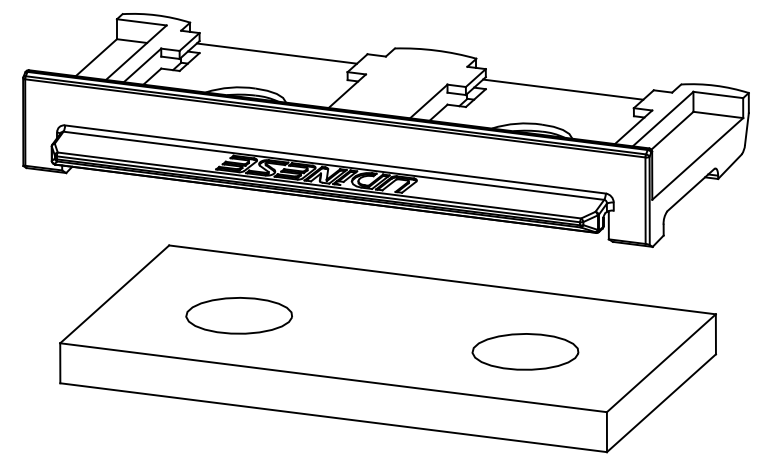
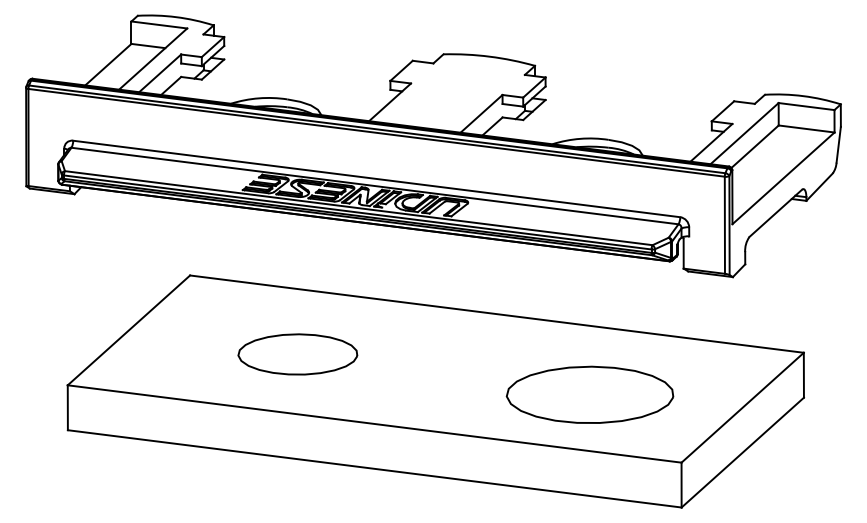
line: (276, 53) -> (310, 59), removed
line: (563, 89) -> (632, 100), removed
part: (238, 315) -> (297, 354), moved
part: (525, 351) -> (590, 394), size x1.4

